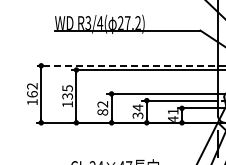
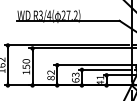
line: (125, 65) -> (66, 45), dashed -> solid
text: (67, 92) -> (26, 64), 135 -> 150
text: (137, 111) -> (75, 77), 34 -> 63

